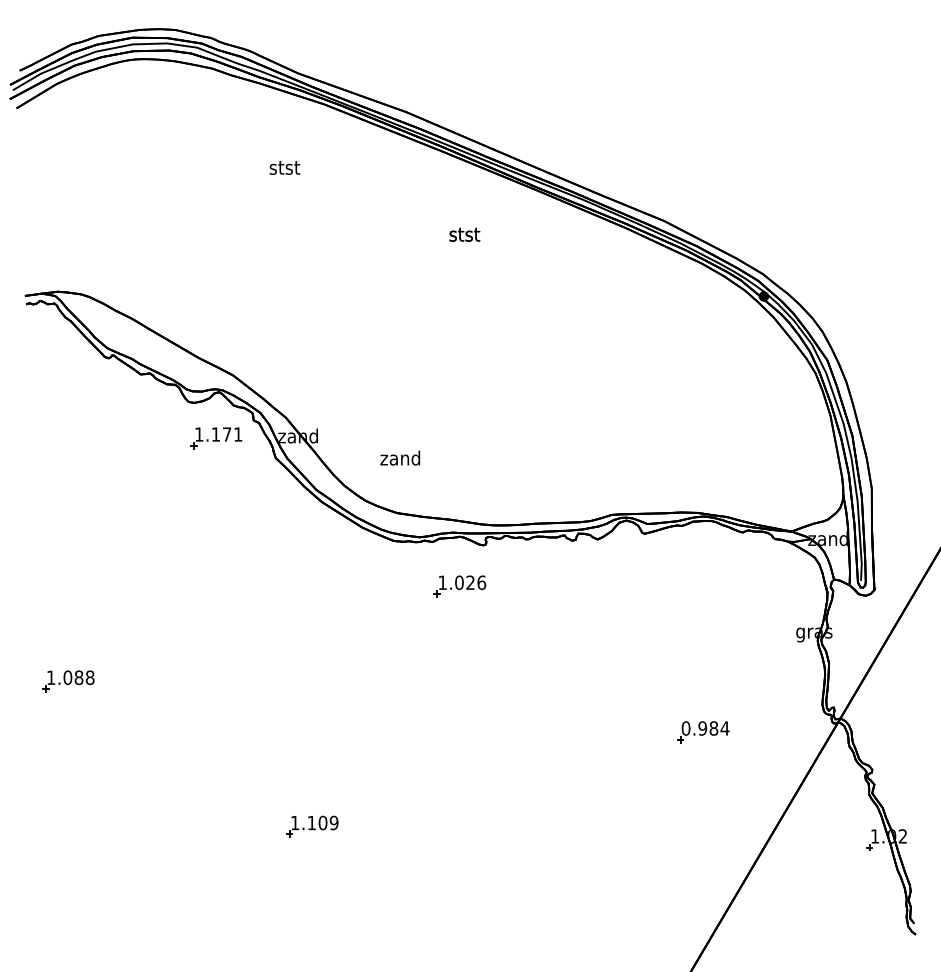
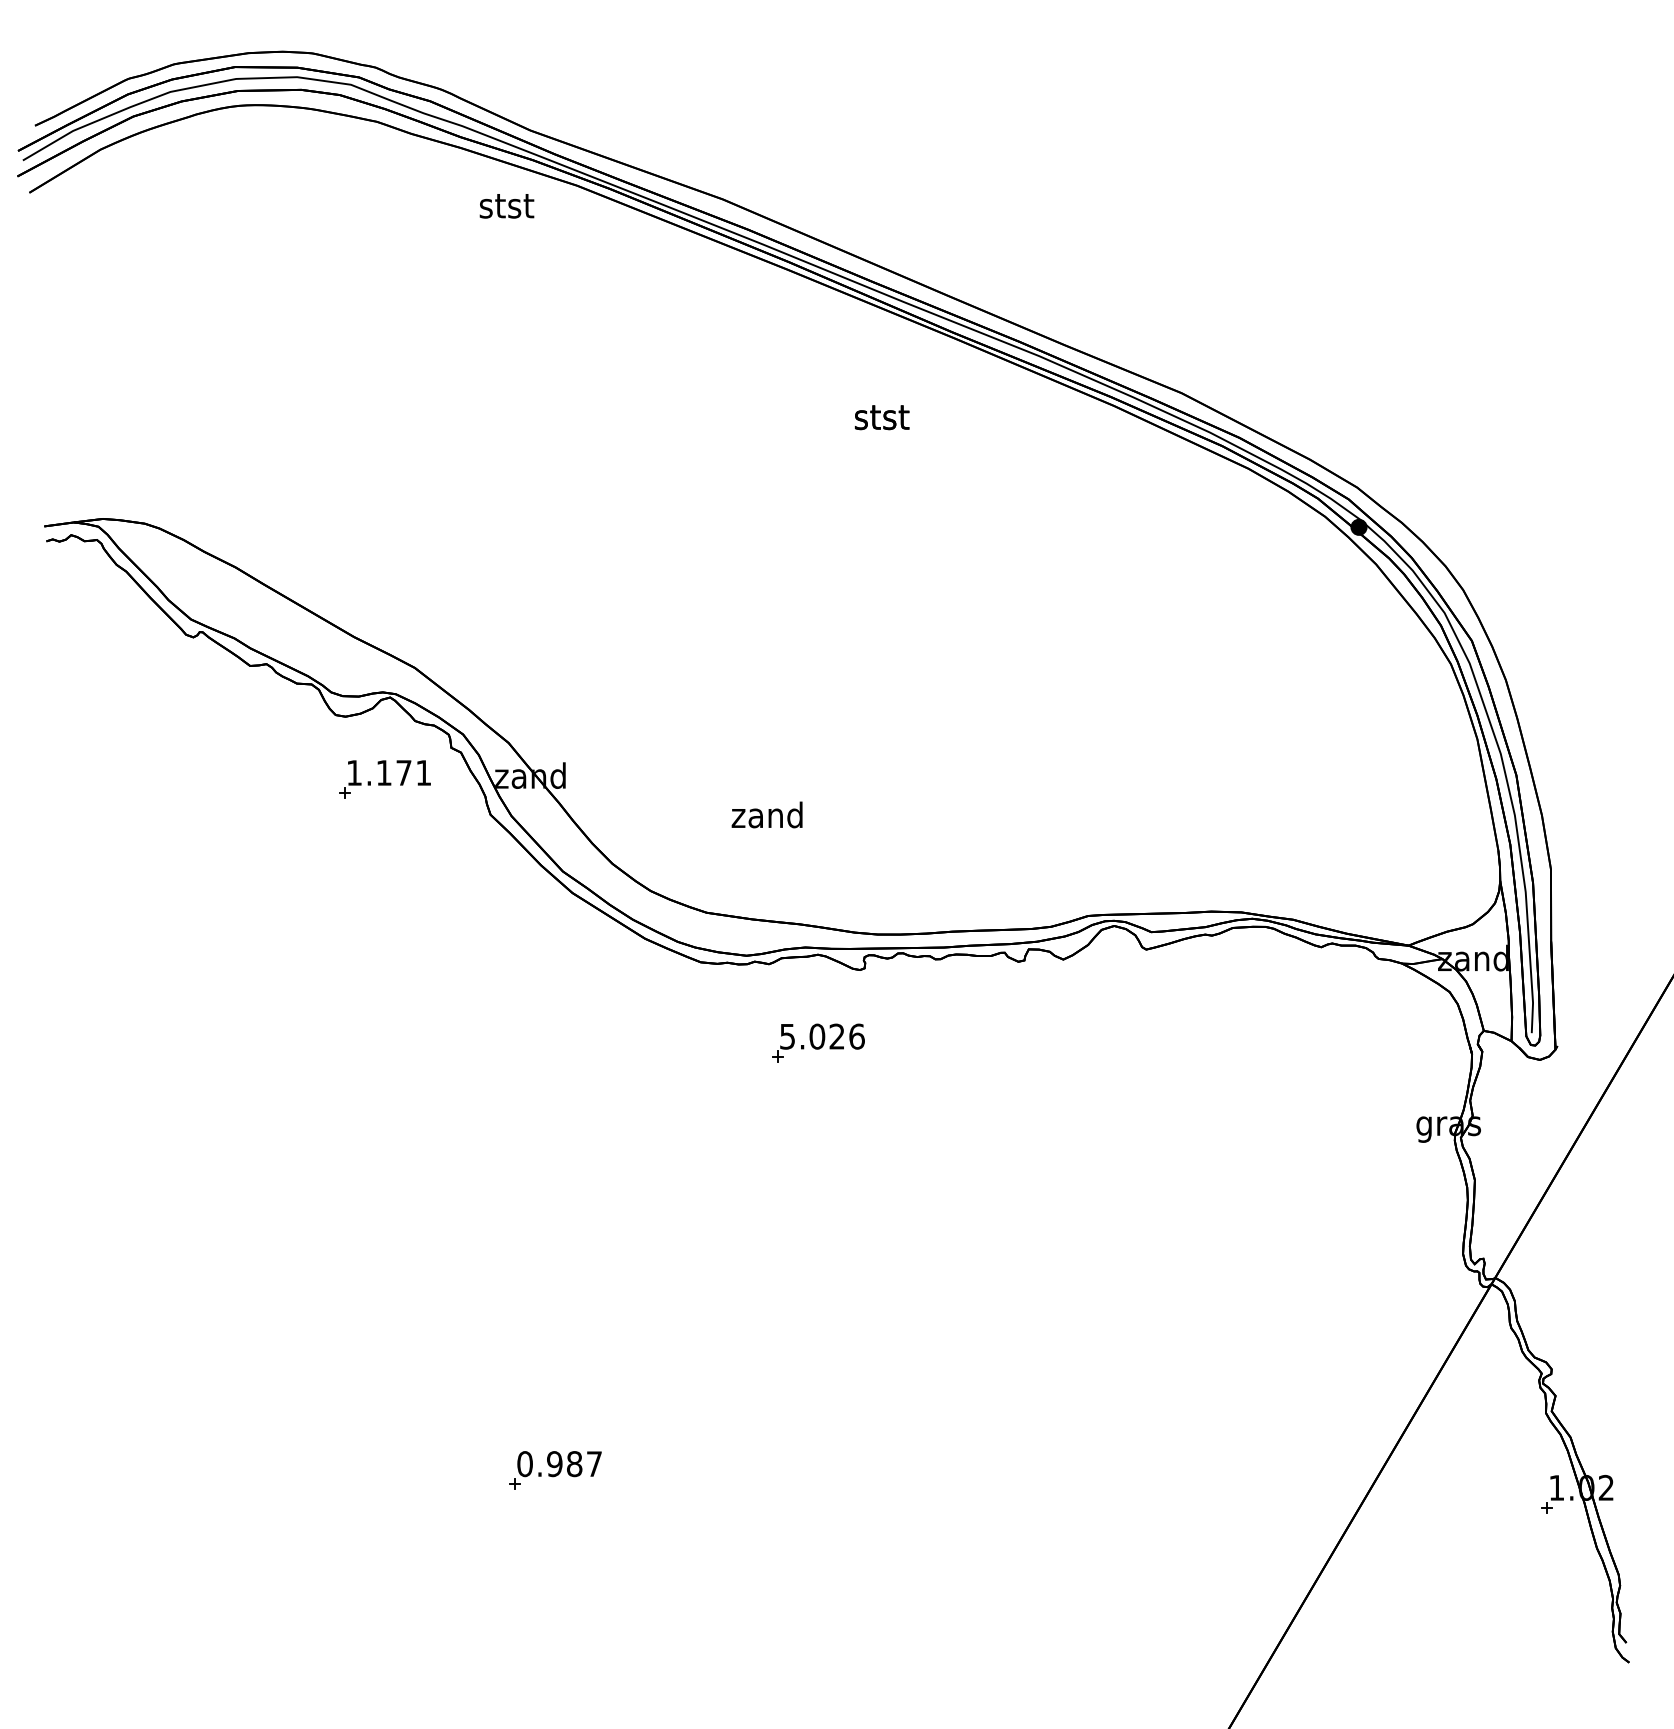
text: (284, 167) -> (506, 205), moved
text: (464, 234) -> (881, 417), moved
text: (400, 457) -> (767, 813), moved
text: (442, 582) -> (787, 1036), 1.026 -> 5.026
part: (68, 681) -> (121, 1212), removed
part: (703, 732) -> (1251, 1303), removed
text: (314, 822) -> (559, 1463), 1.109 -> 0.987

